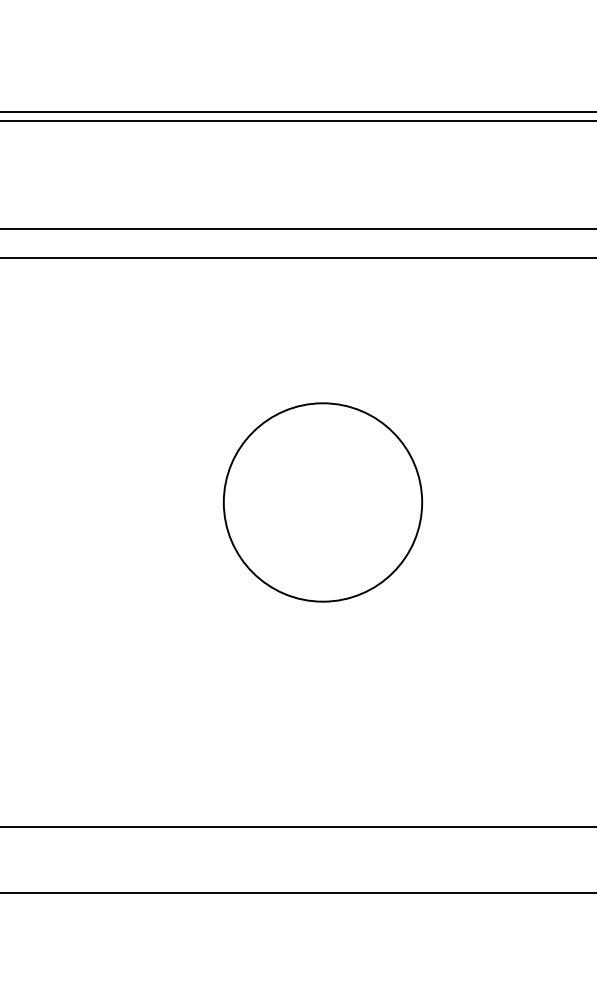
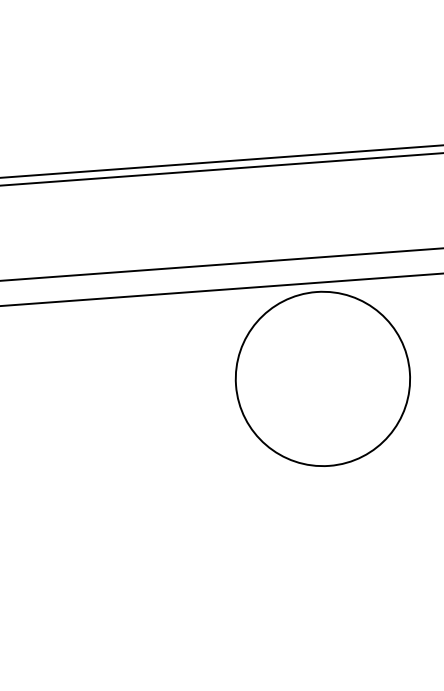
circle: (322, 502) -> (322, 378), moved

